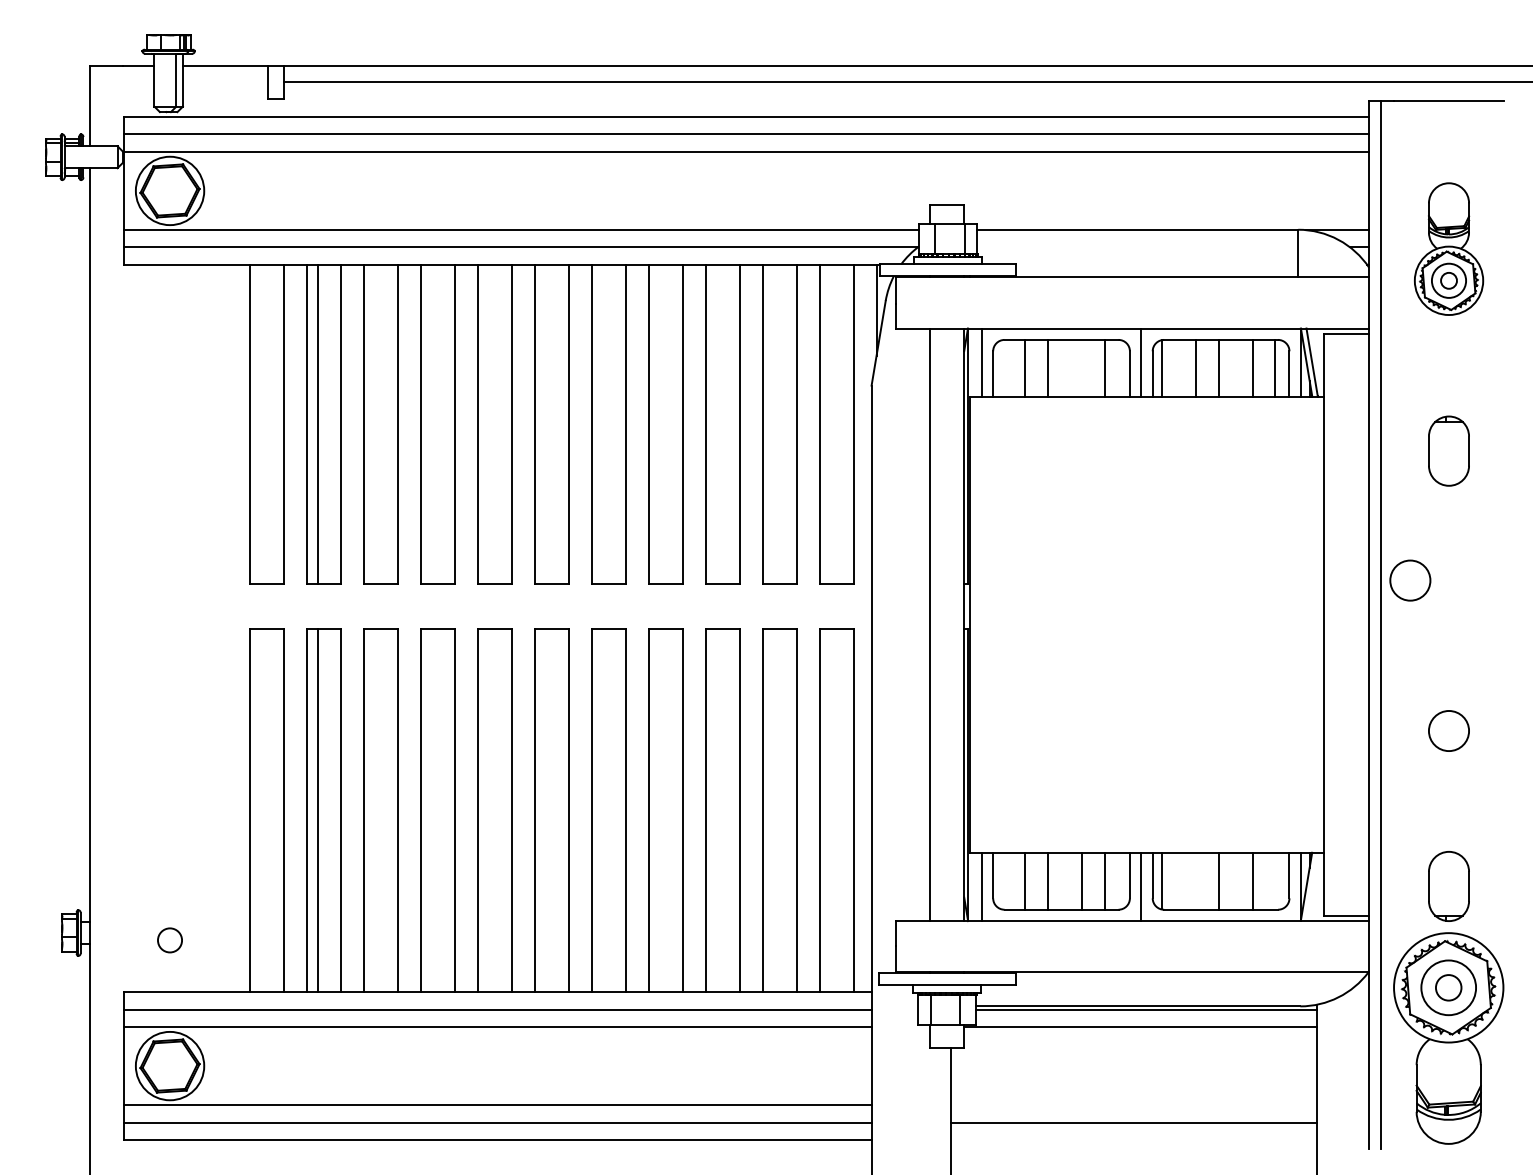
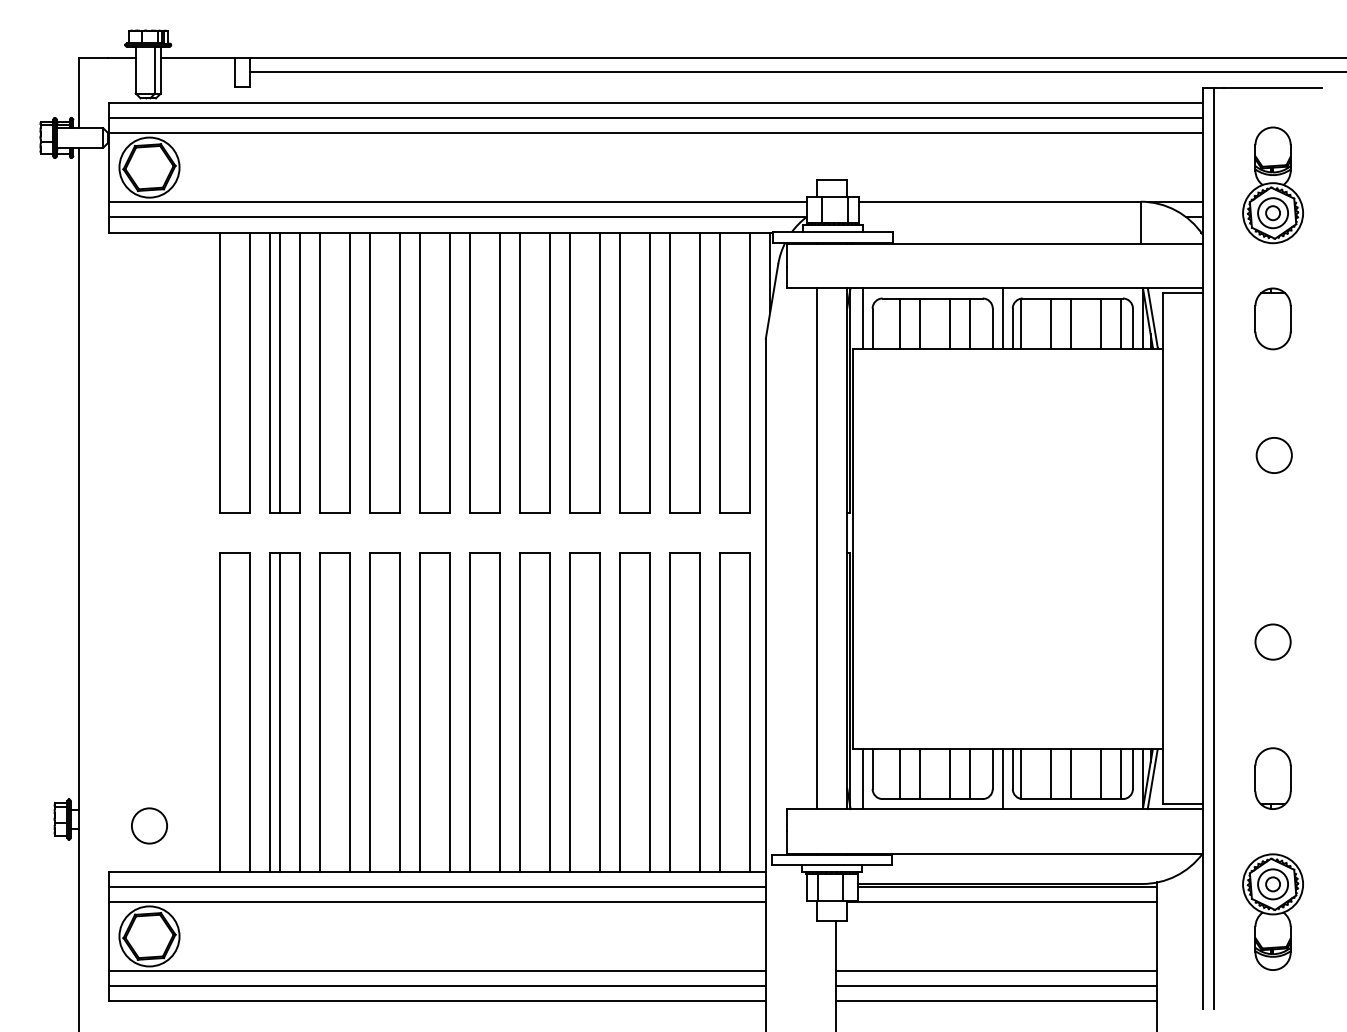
part: (1449, 248) -> (1273, 184), moved
line: (1081, 367) -> (950, 322), added
part: (1448, 450) -> (1272, 318), moved
circle: (1410, 580) -> (1274, 455), moved
line: (1195, 880) -> (1050, 773), added
line: (1275, 880) -> (1120, 773), added
line: (1311, 886) -> (1152, 778), added
circle: (169, 940) -> (149, 826), size x1.67
part: (1449, 1038) -> (1273, 912), size x0.62
line: (1134, 1105) -> (996, 971), added
line: (1134, 1139) -> (996, 1000), added

